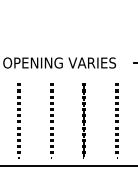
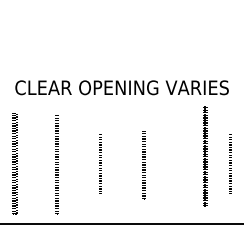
part: (19, 120) -> (100, 164), size x0.6
part: (51, 120) -> (143, 164), size x0.7
line: (84, 120) -> (205, 156), moved
part: (116, 120) -> (229, 164), size x0.6

